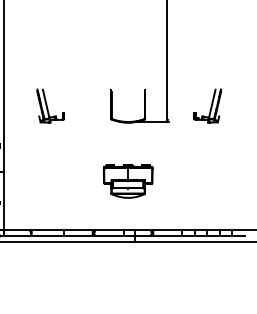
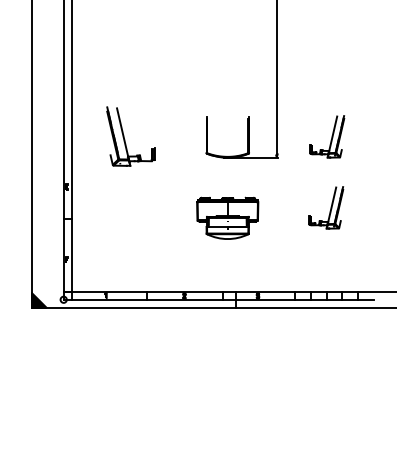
part: (50, 105) -> (130, 136), size x1.4
part: (206, 162) -> (326, 207), added
part: (128, 180) -> (227, 217), moved

